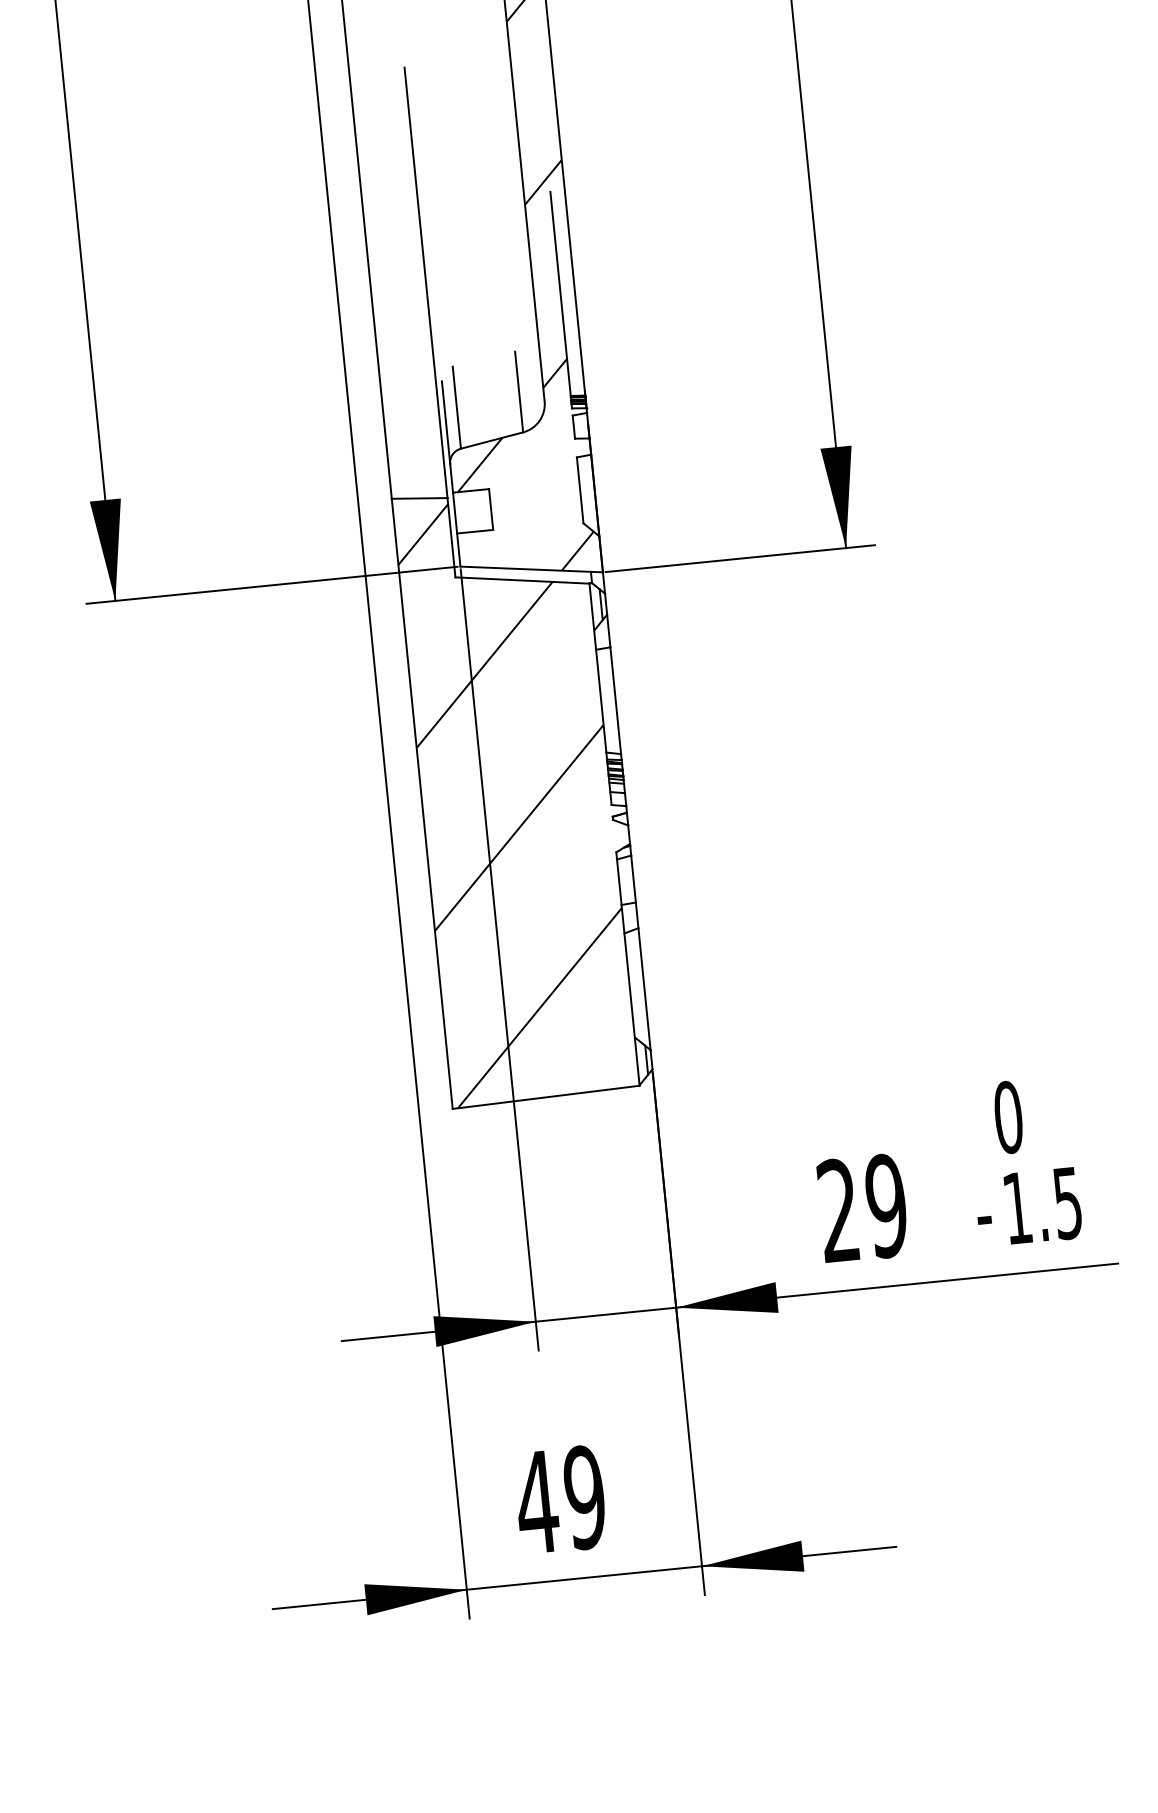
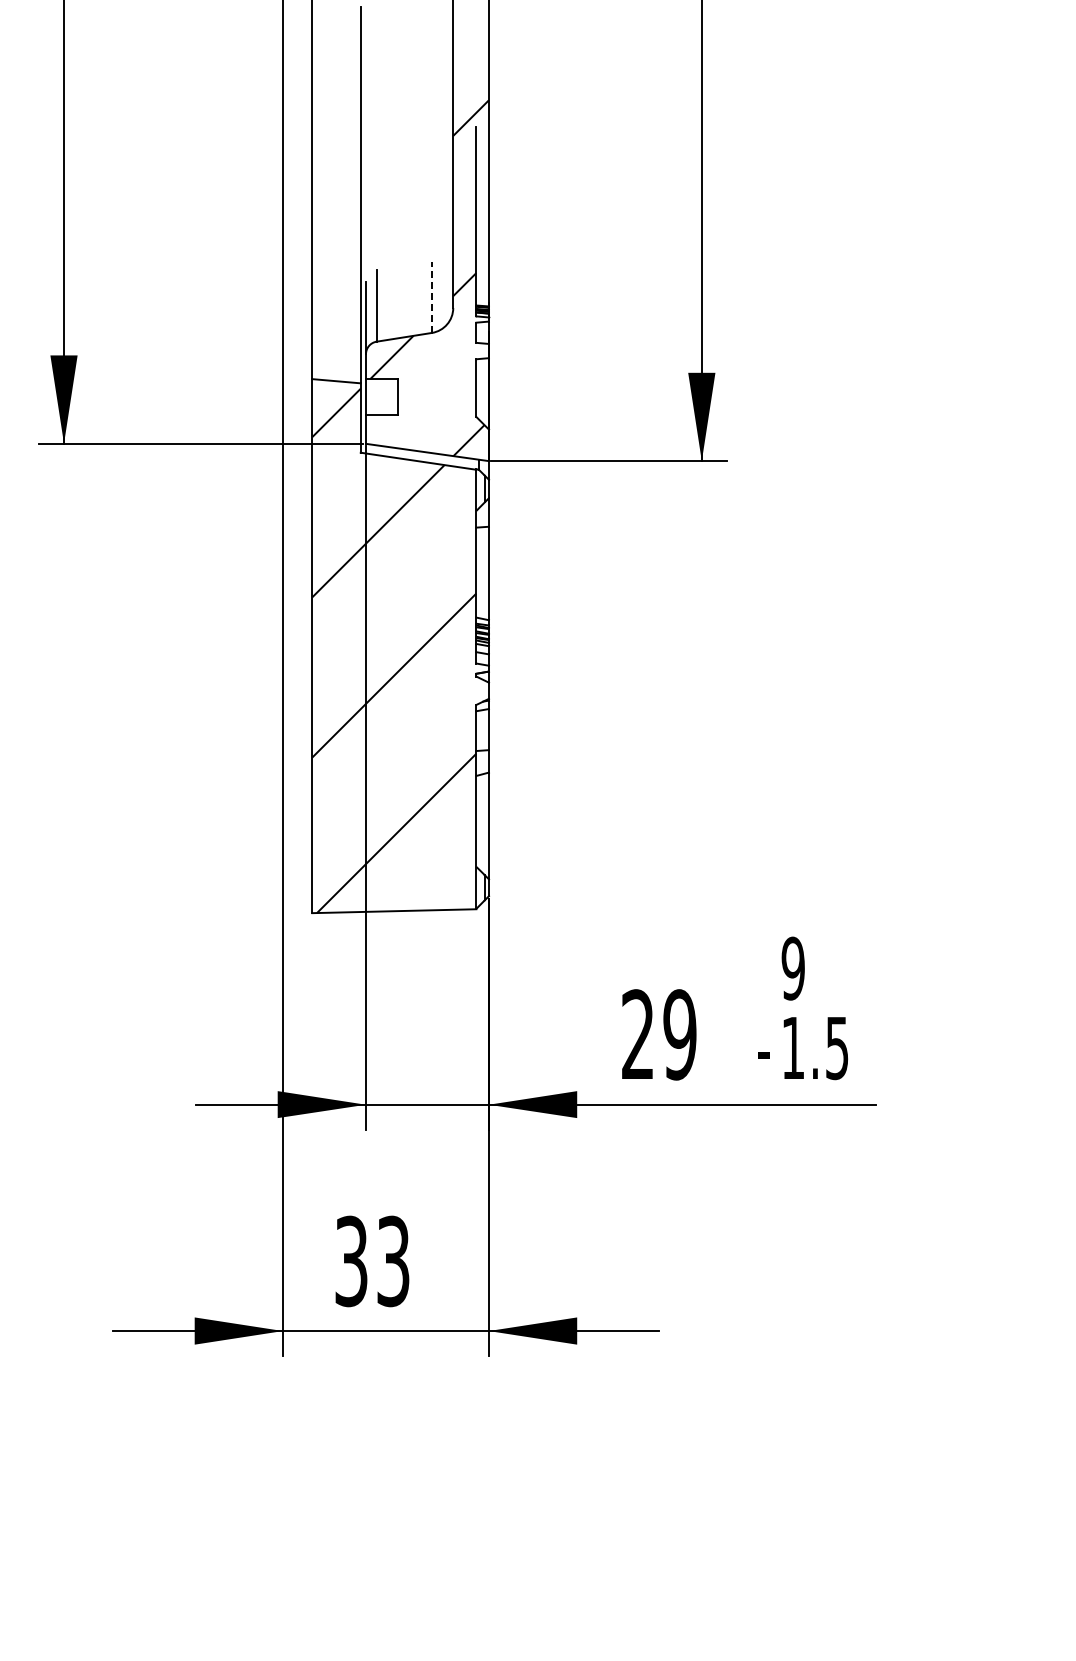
line: (518, 391) -> (431, 297), solid -> dashed
text: (1007, 1117) -> (792, 968), 0 -> 9
text: (559, 1500) -> (371, 1261), 49 -> 33

